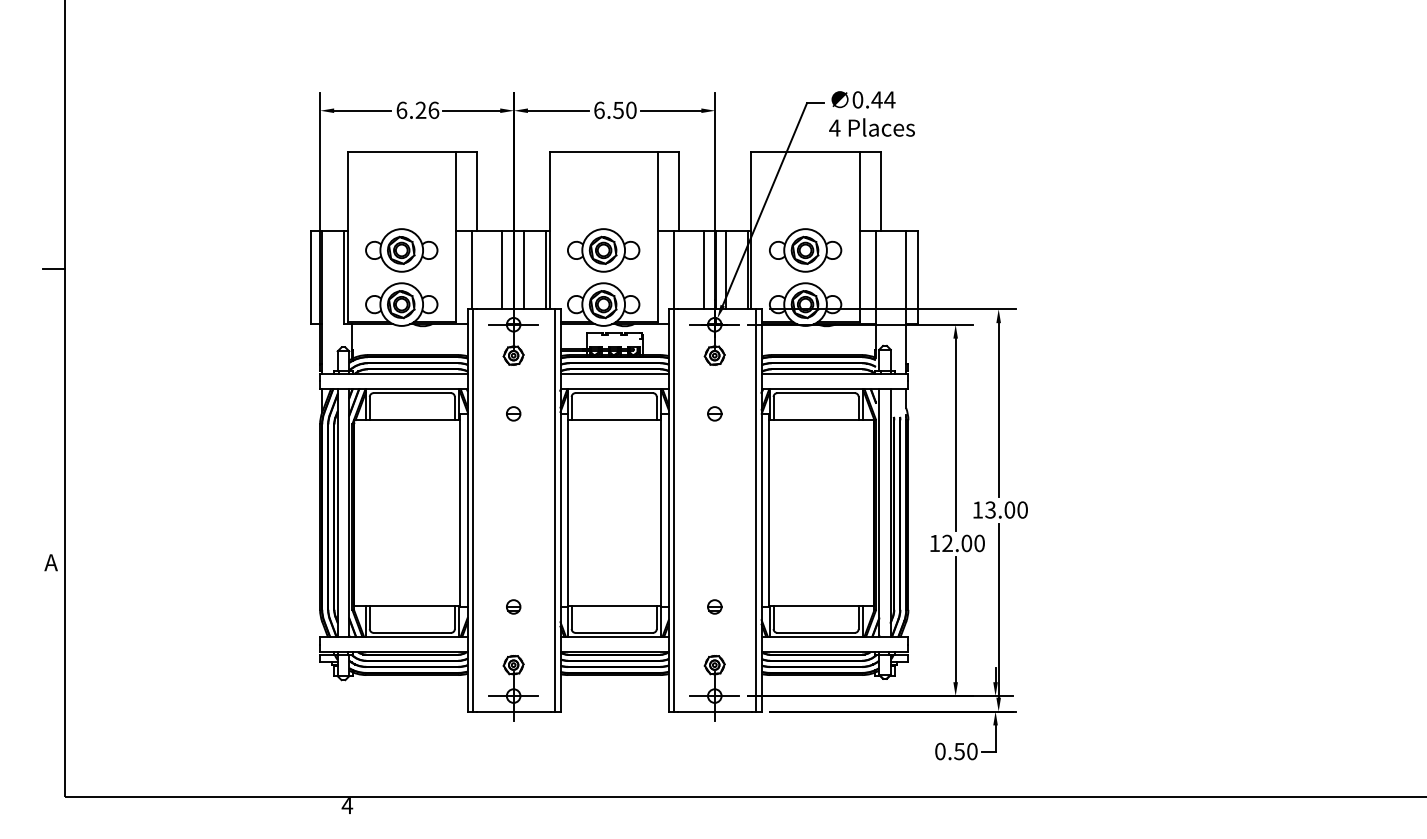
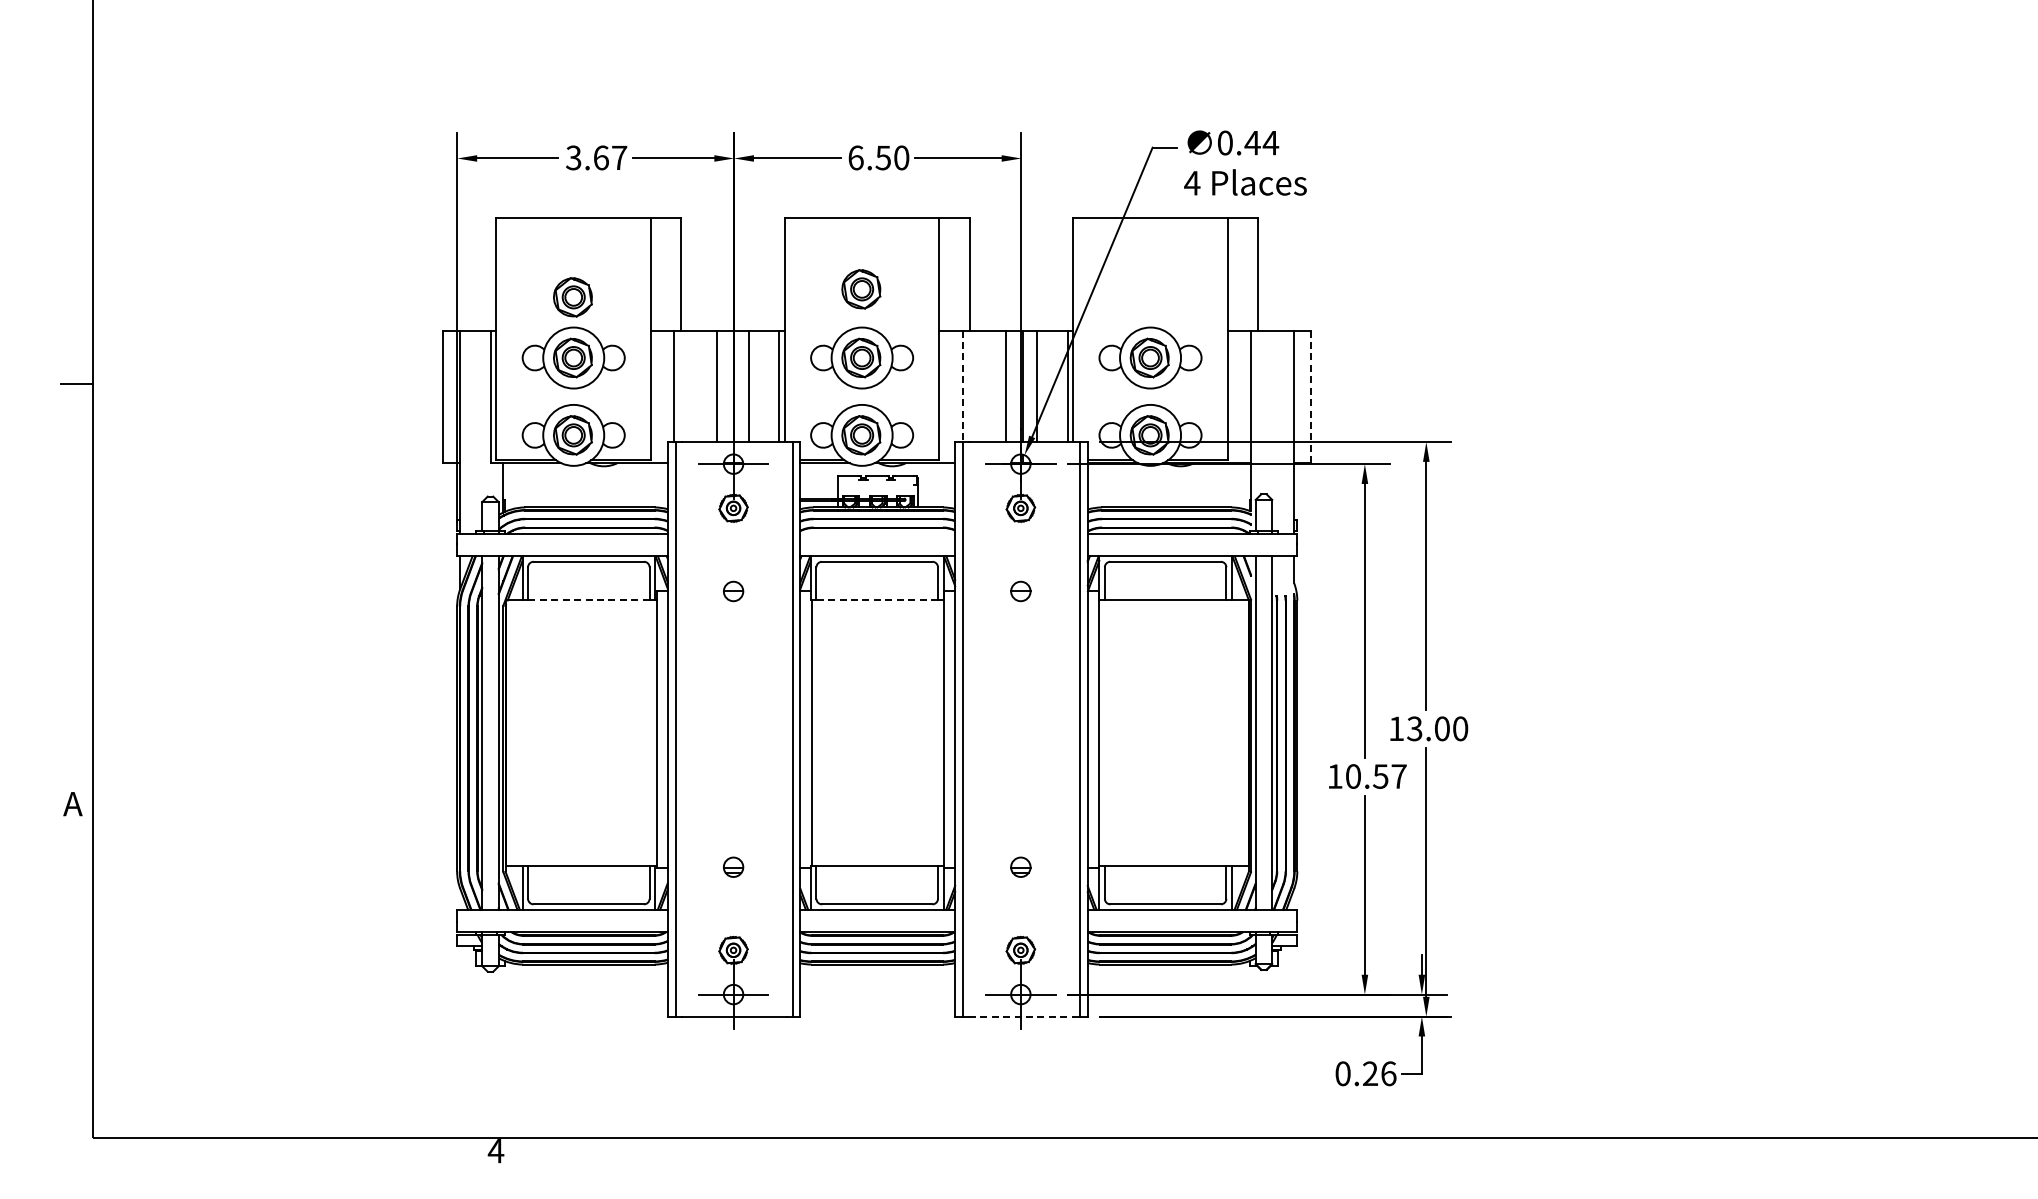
text: (417, 110) -> (596, 157), 6.26 -> 3.67
part: (603, 202) -> (861, 289), added
part: (400, 208) -> (572, 297), added
line: (673, 270) -> (962, 386), solid -> dashed
line: (917, 278) -> (1310, 397), solid -> dashed
line: (614, 373) -> (877, 534), removed
line: (412, 420) -> (588, 600), solid -> dashed
line: (614, 420) -> (877, 600), solid -> dashed
text: (963, 543) -> (1375, 776), 12.00 -> 10.57
line: (715, 711) -> (1021, 1016), solid -> dashed
text: (965, 751) -> (1379, 1073), 0.50 -> 0.26

